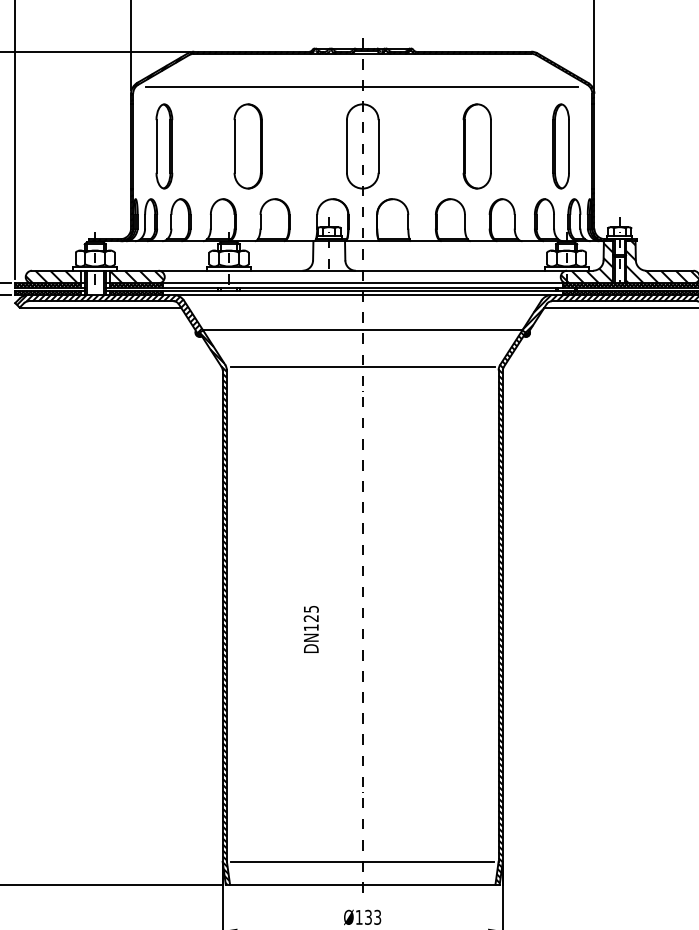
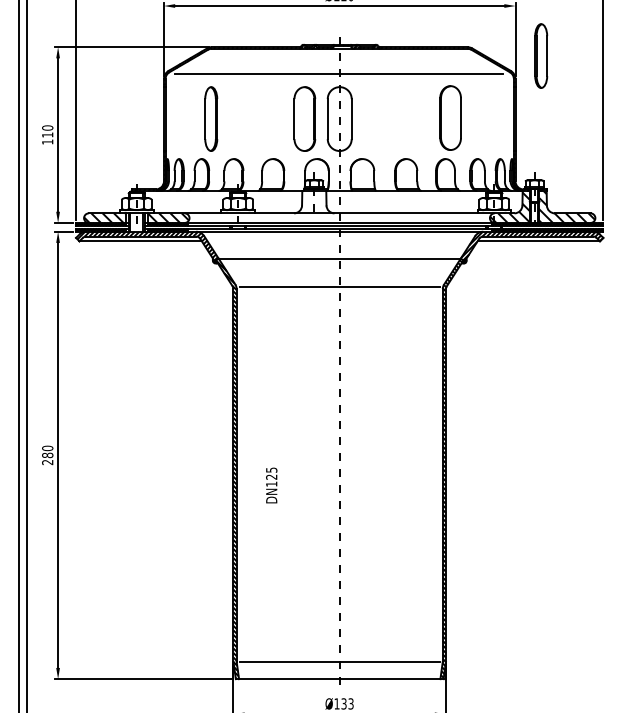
part: (164, 145) -> (211, 118), moved
part: (247, 145) -> (304, 118), moved
part: (477, 145) -> (450, 117), moved
part: (561, 145) -> (541, 55), moved
text: (311, 629) -> (271, 485), moved

